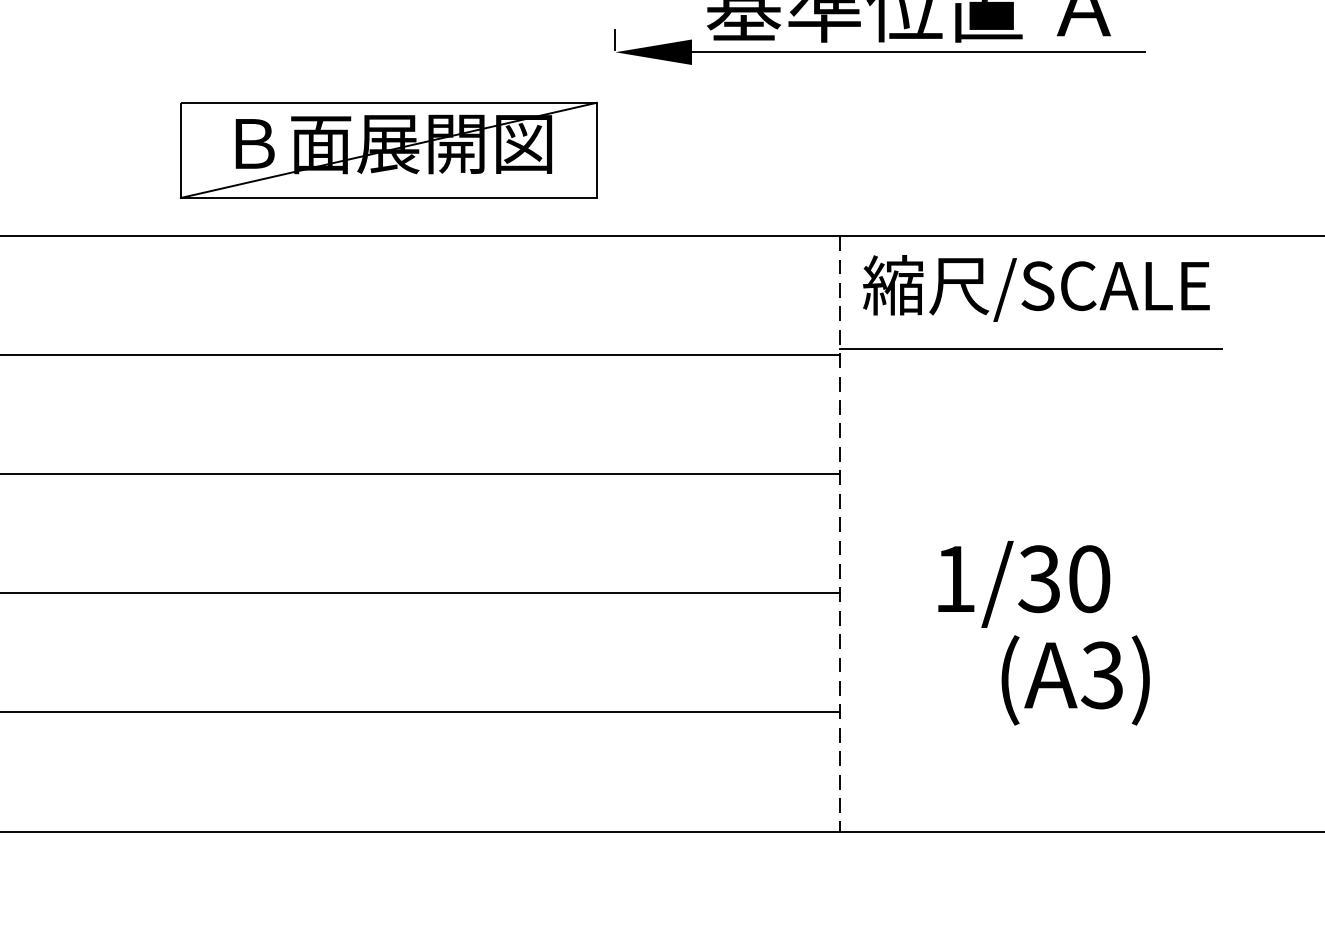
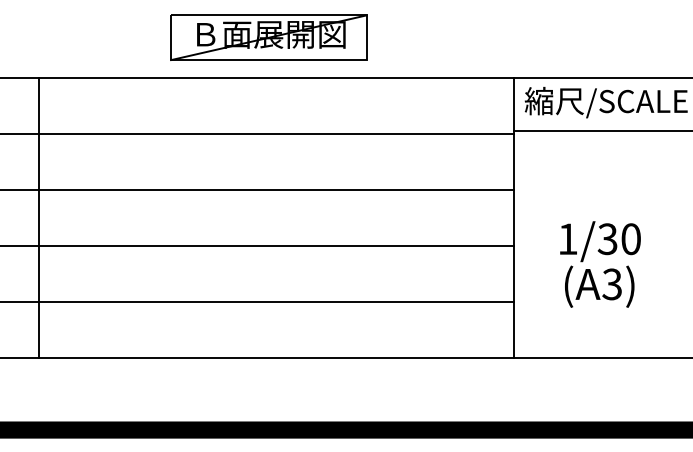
part: (387, 149) -> (268, 37), moved
line: (839, 535) -> (513, 218), dashed -> solid
text: (1075, 679) -> (599, 286), moved

